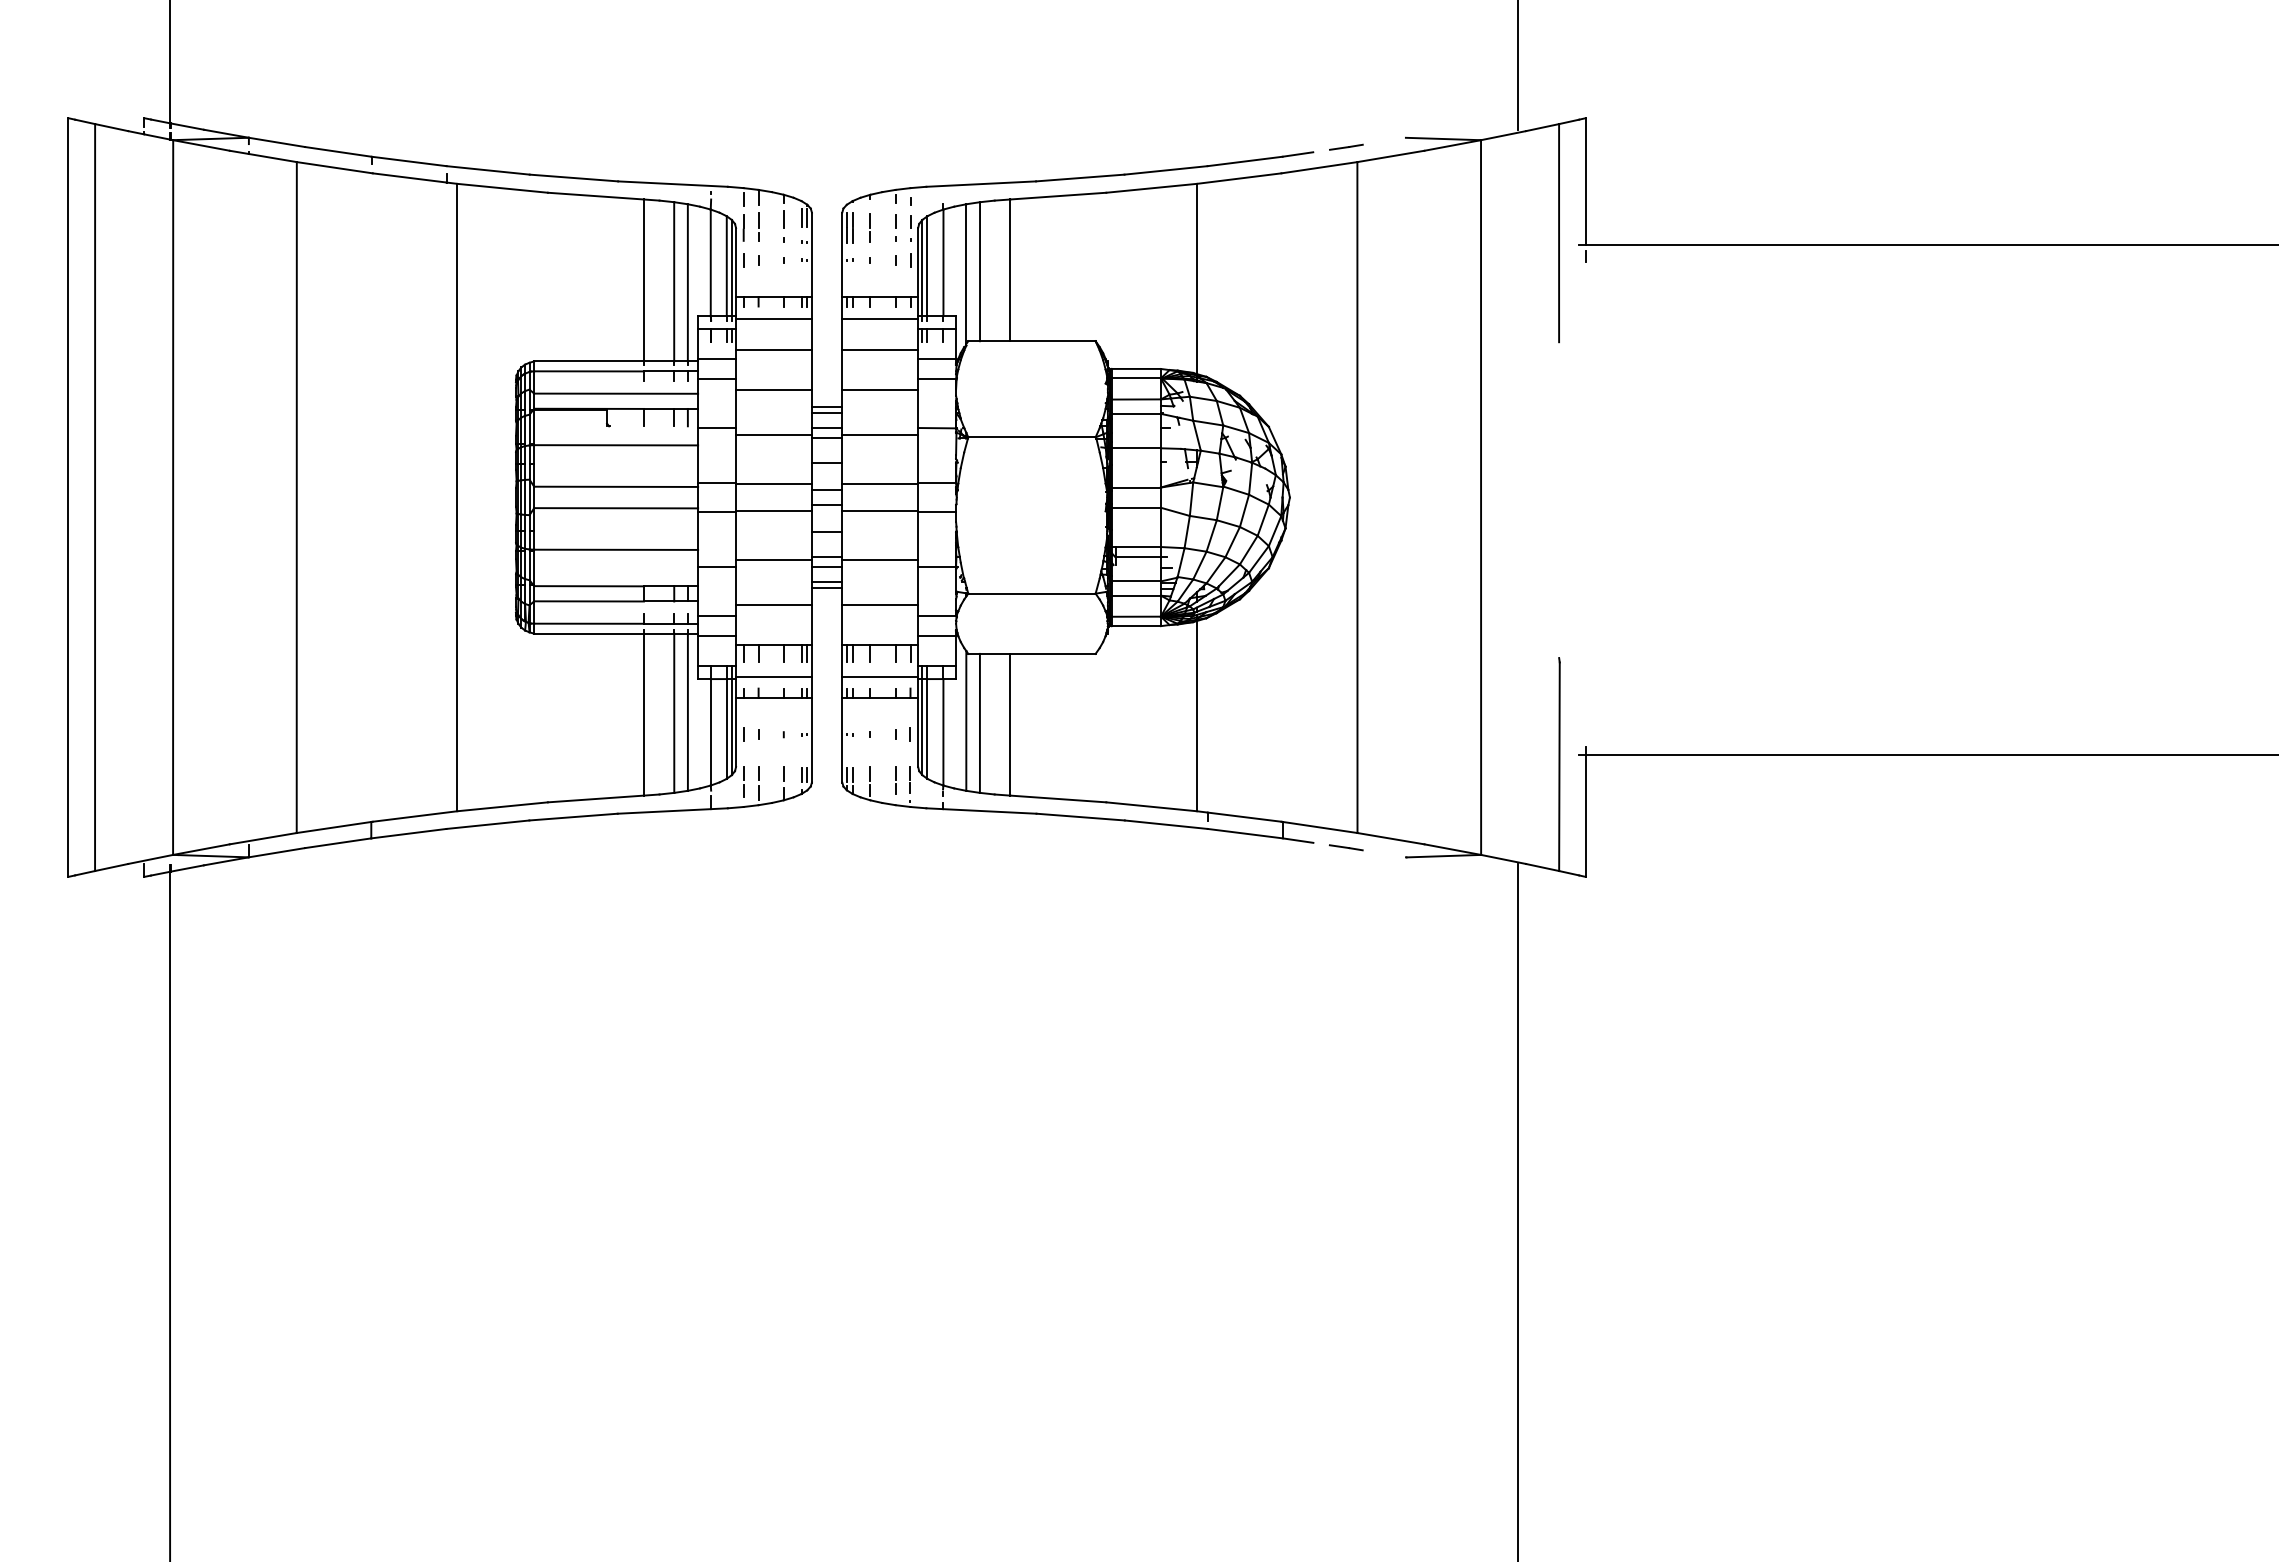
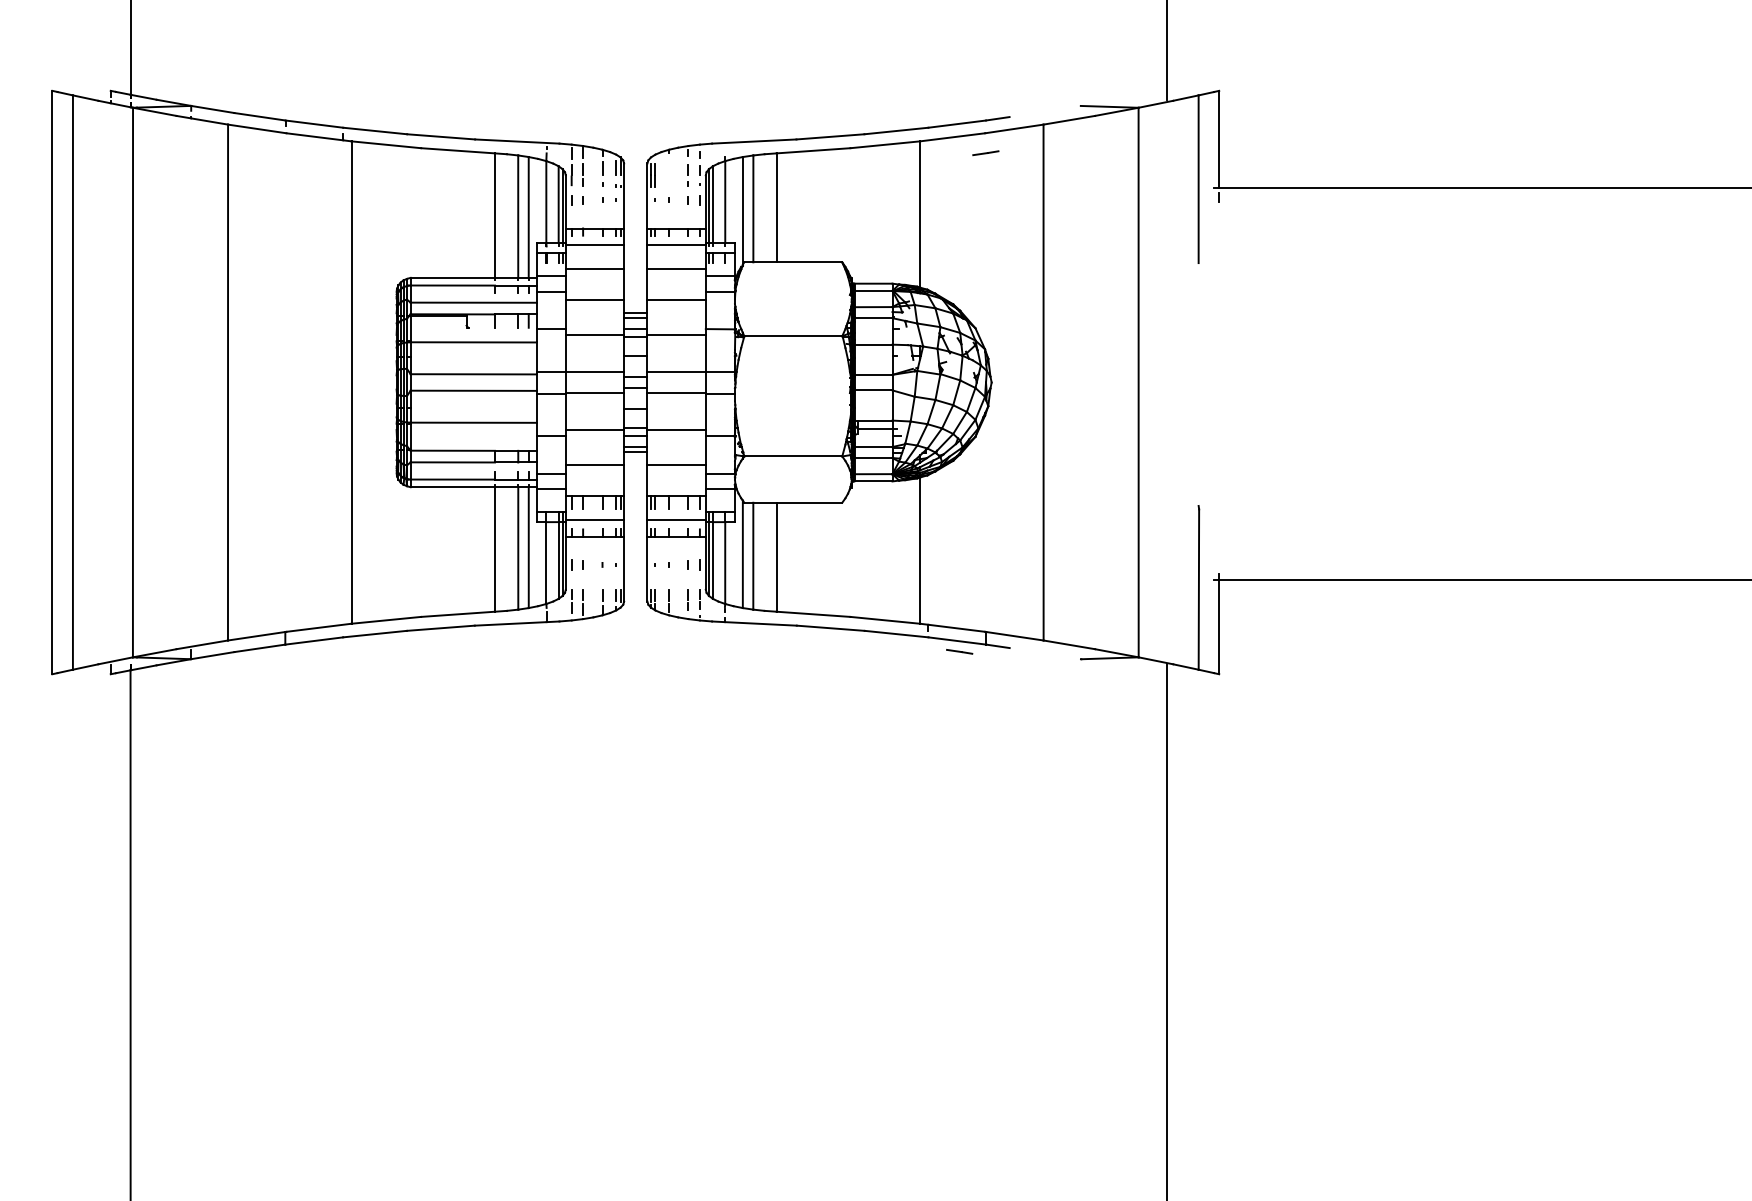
line: (1346, 146) -> (985, 152), moved
line: (869, 227) -> (668, 174), removed
line: (1346, 847) -> (959, 651), moved

